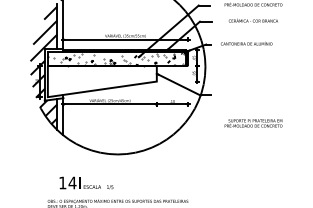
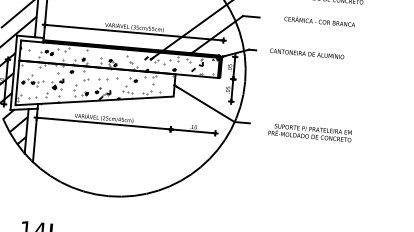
hatch: (102, 80) -> (95, 88), added
text: (253, 123) -> (310, 132), moved

